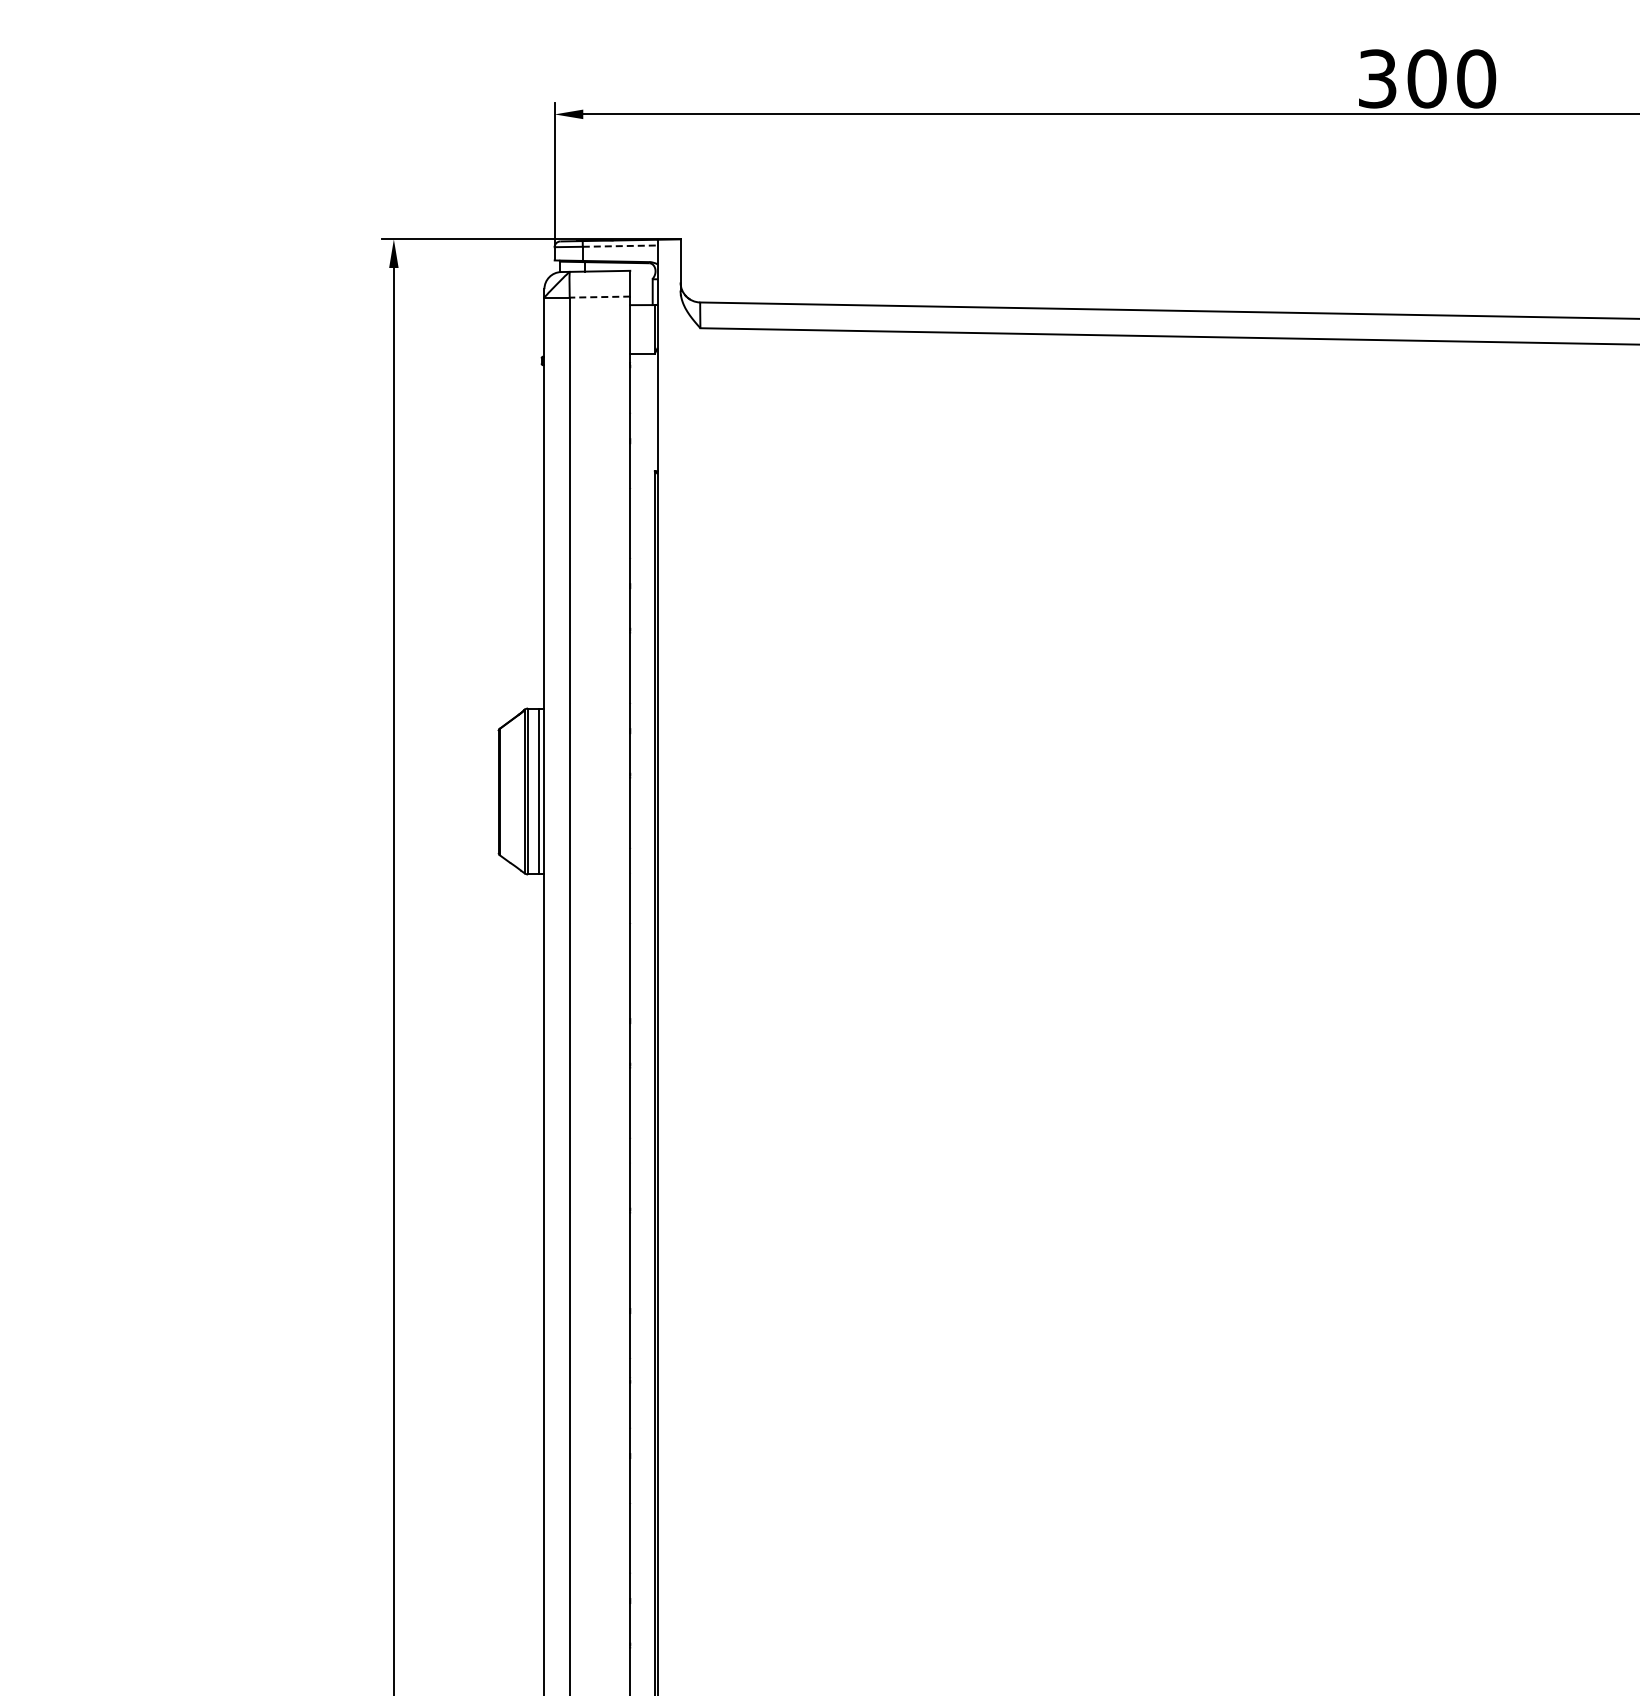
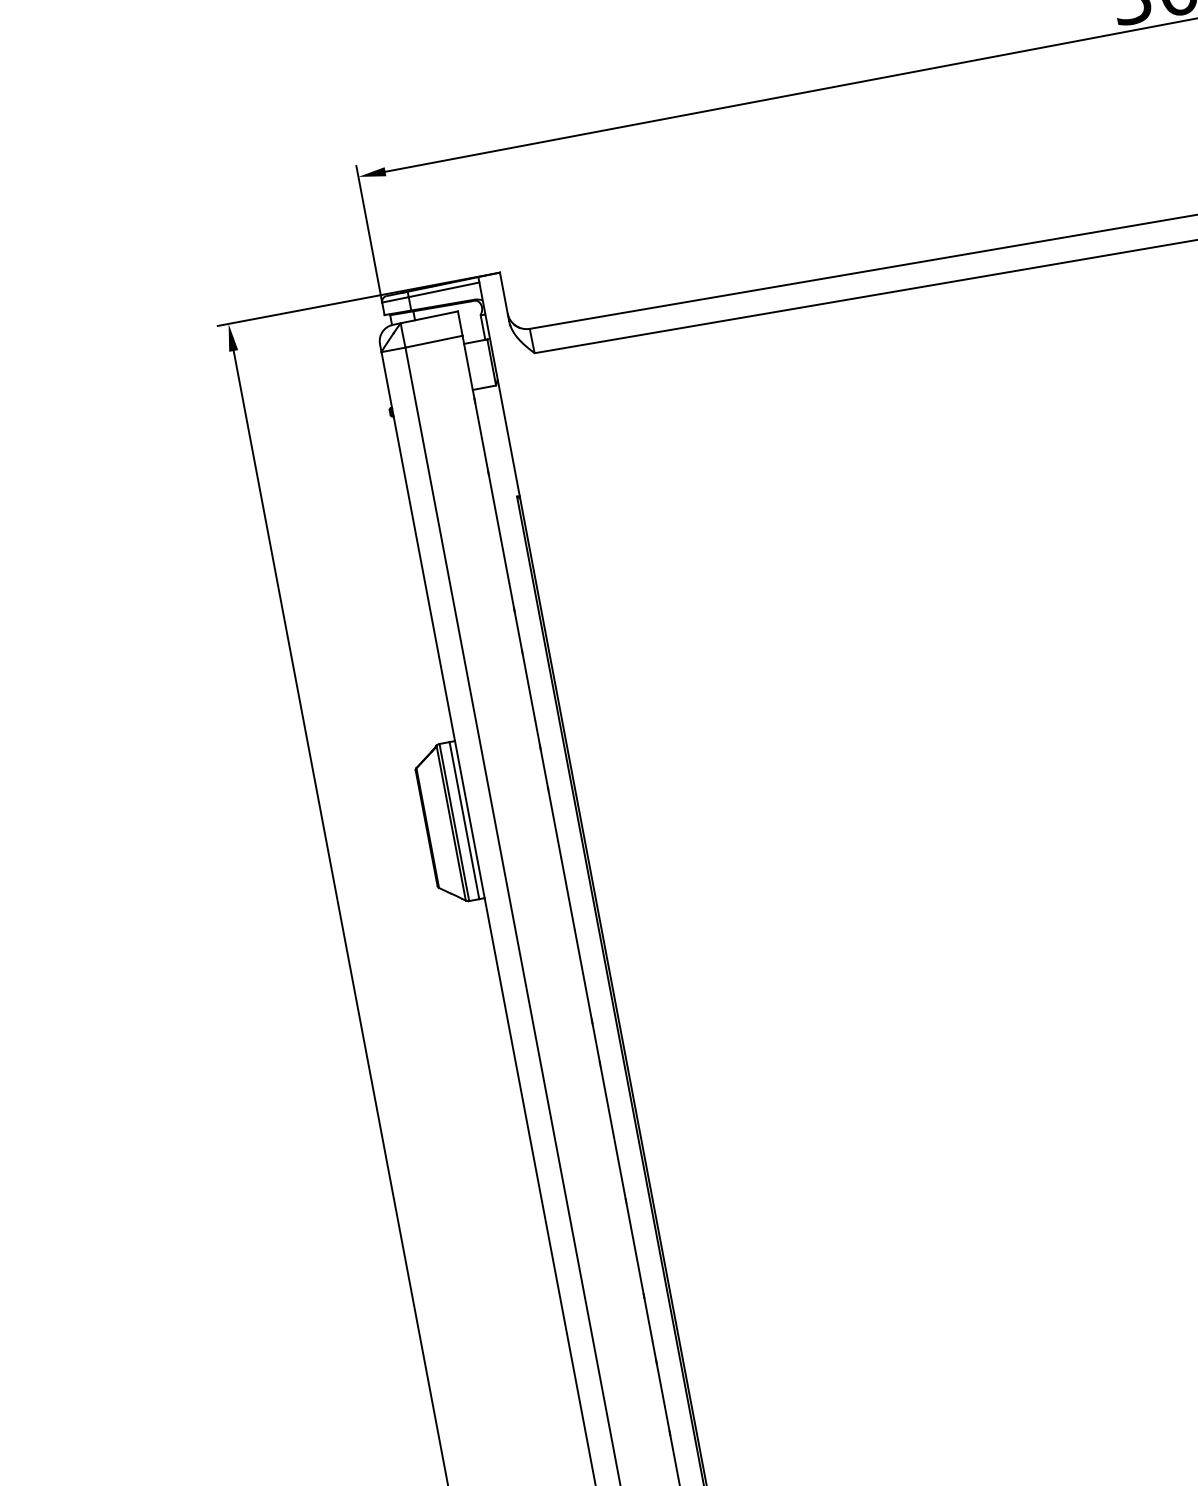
line: (620, 246) -> (444, 290), dashed -> solid
line: (599, 297) -> (433, 342), dashed -> solid

